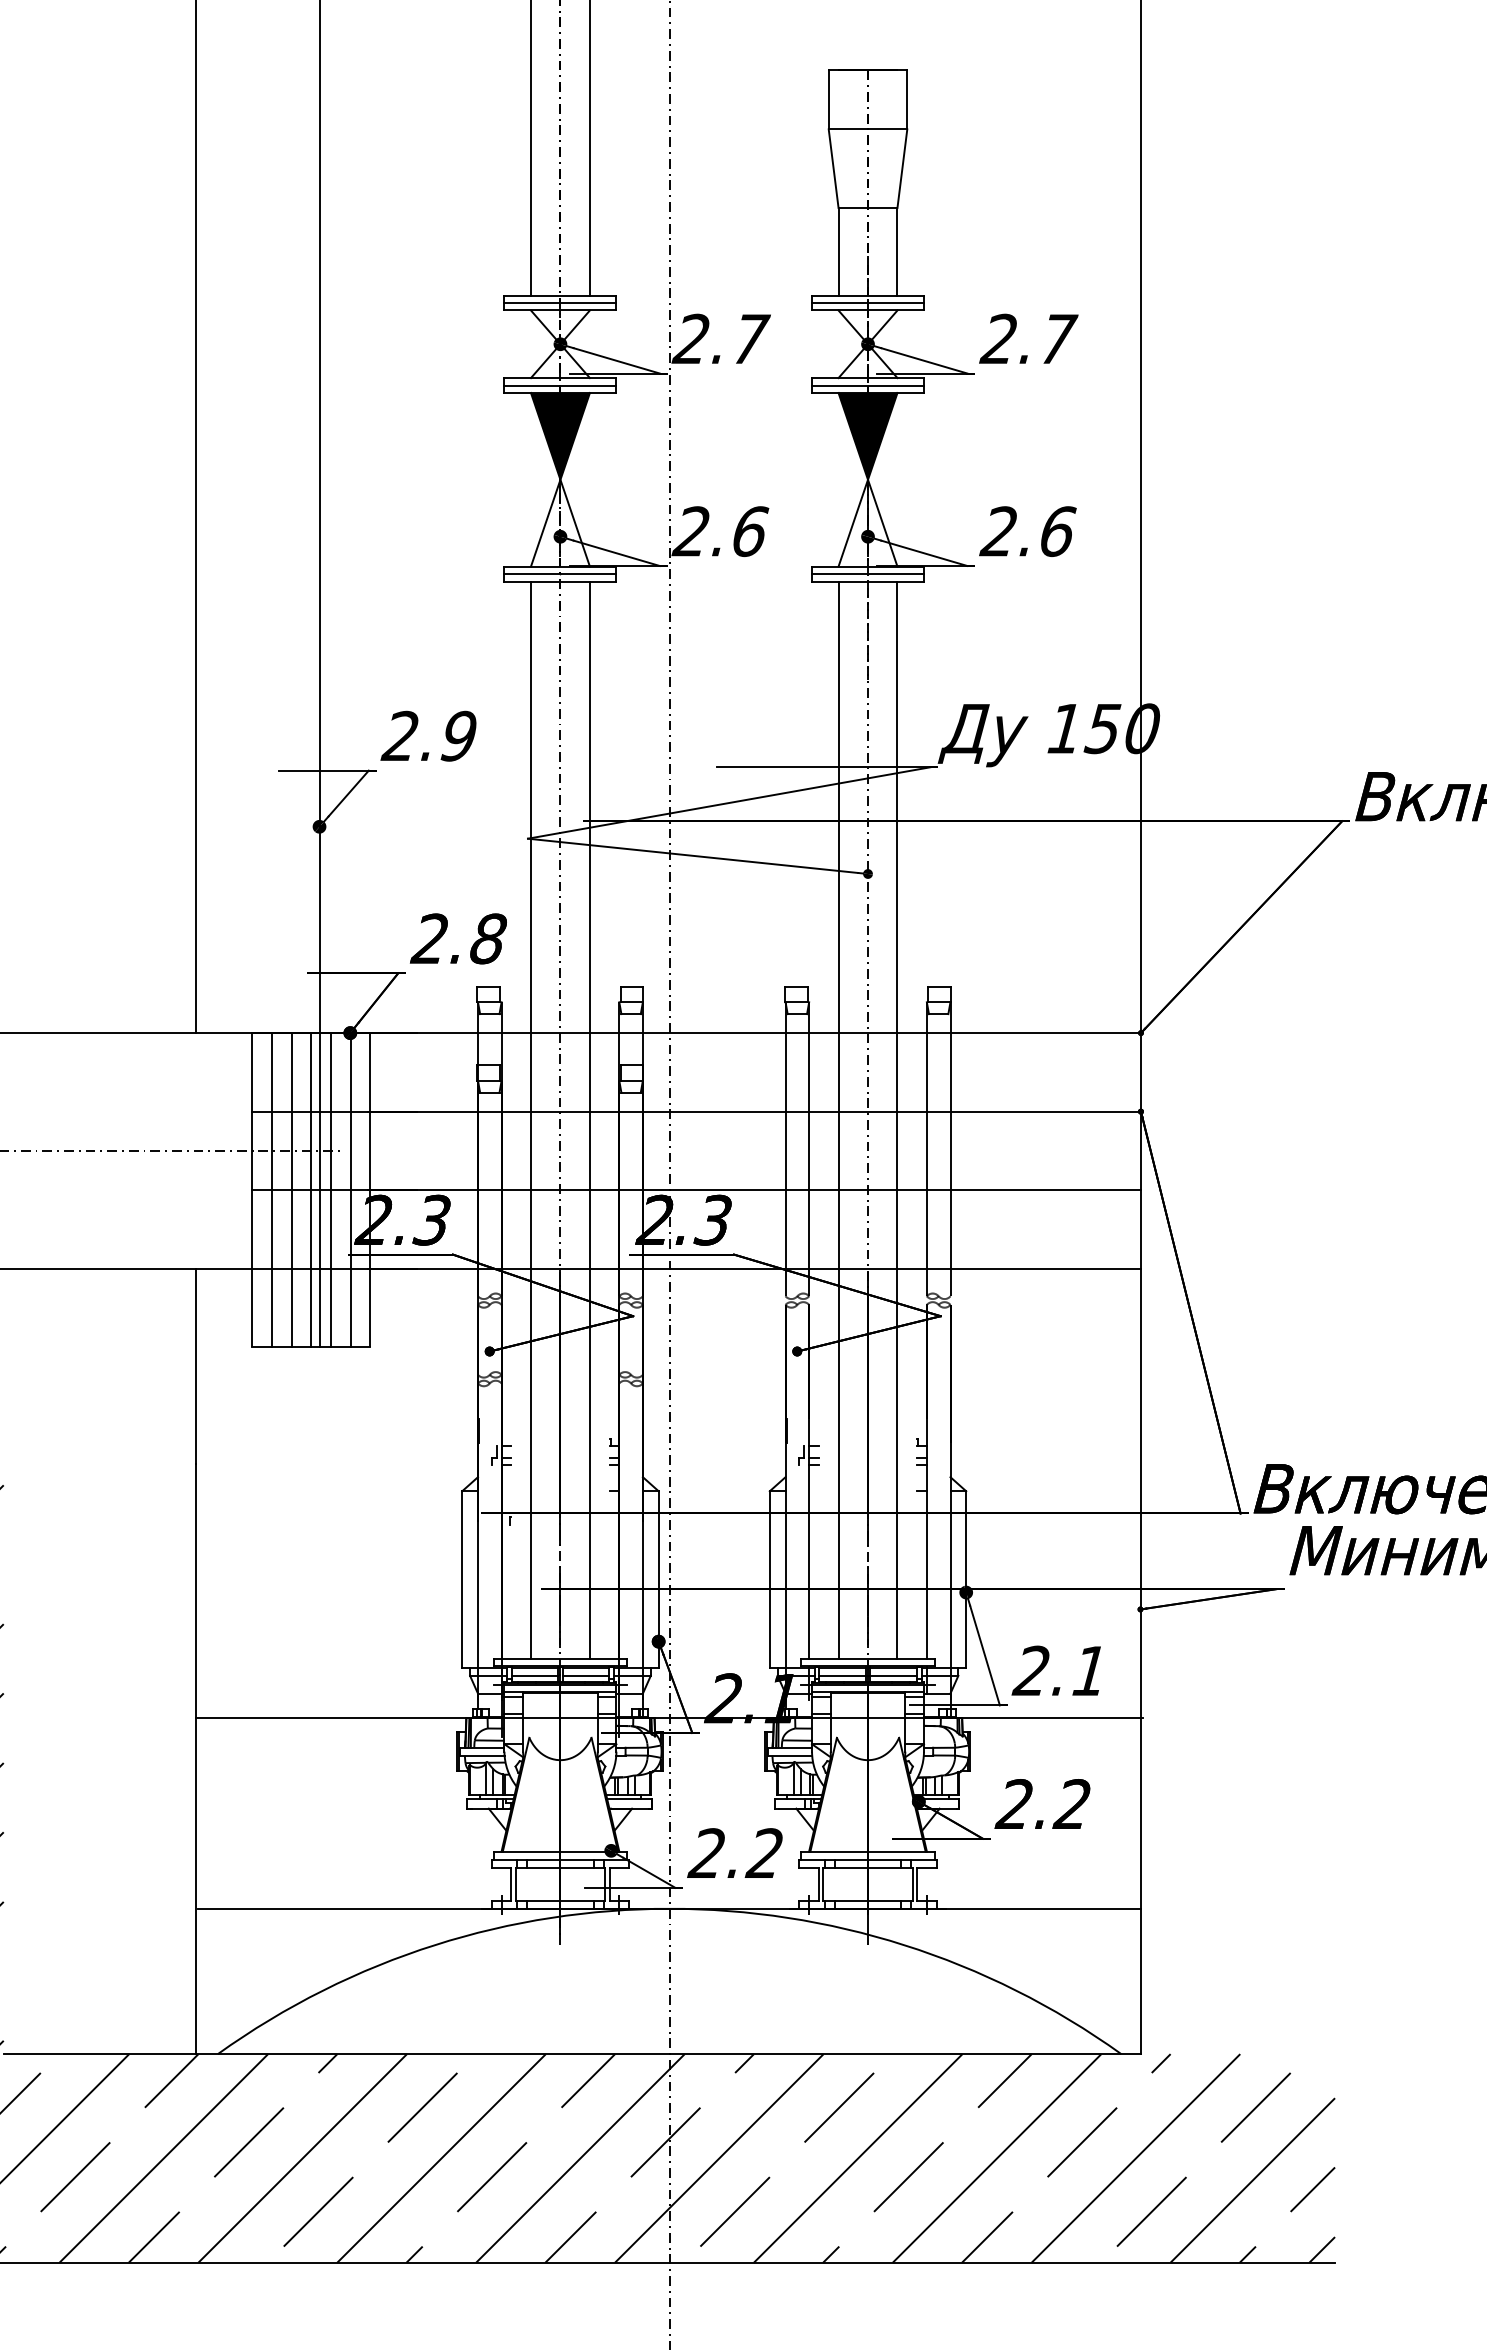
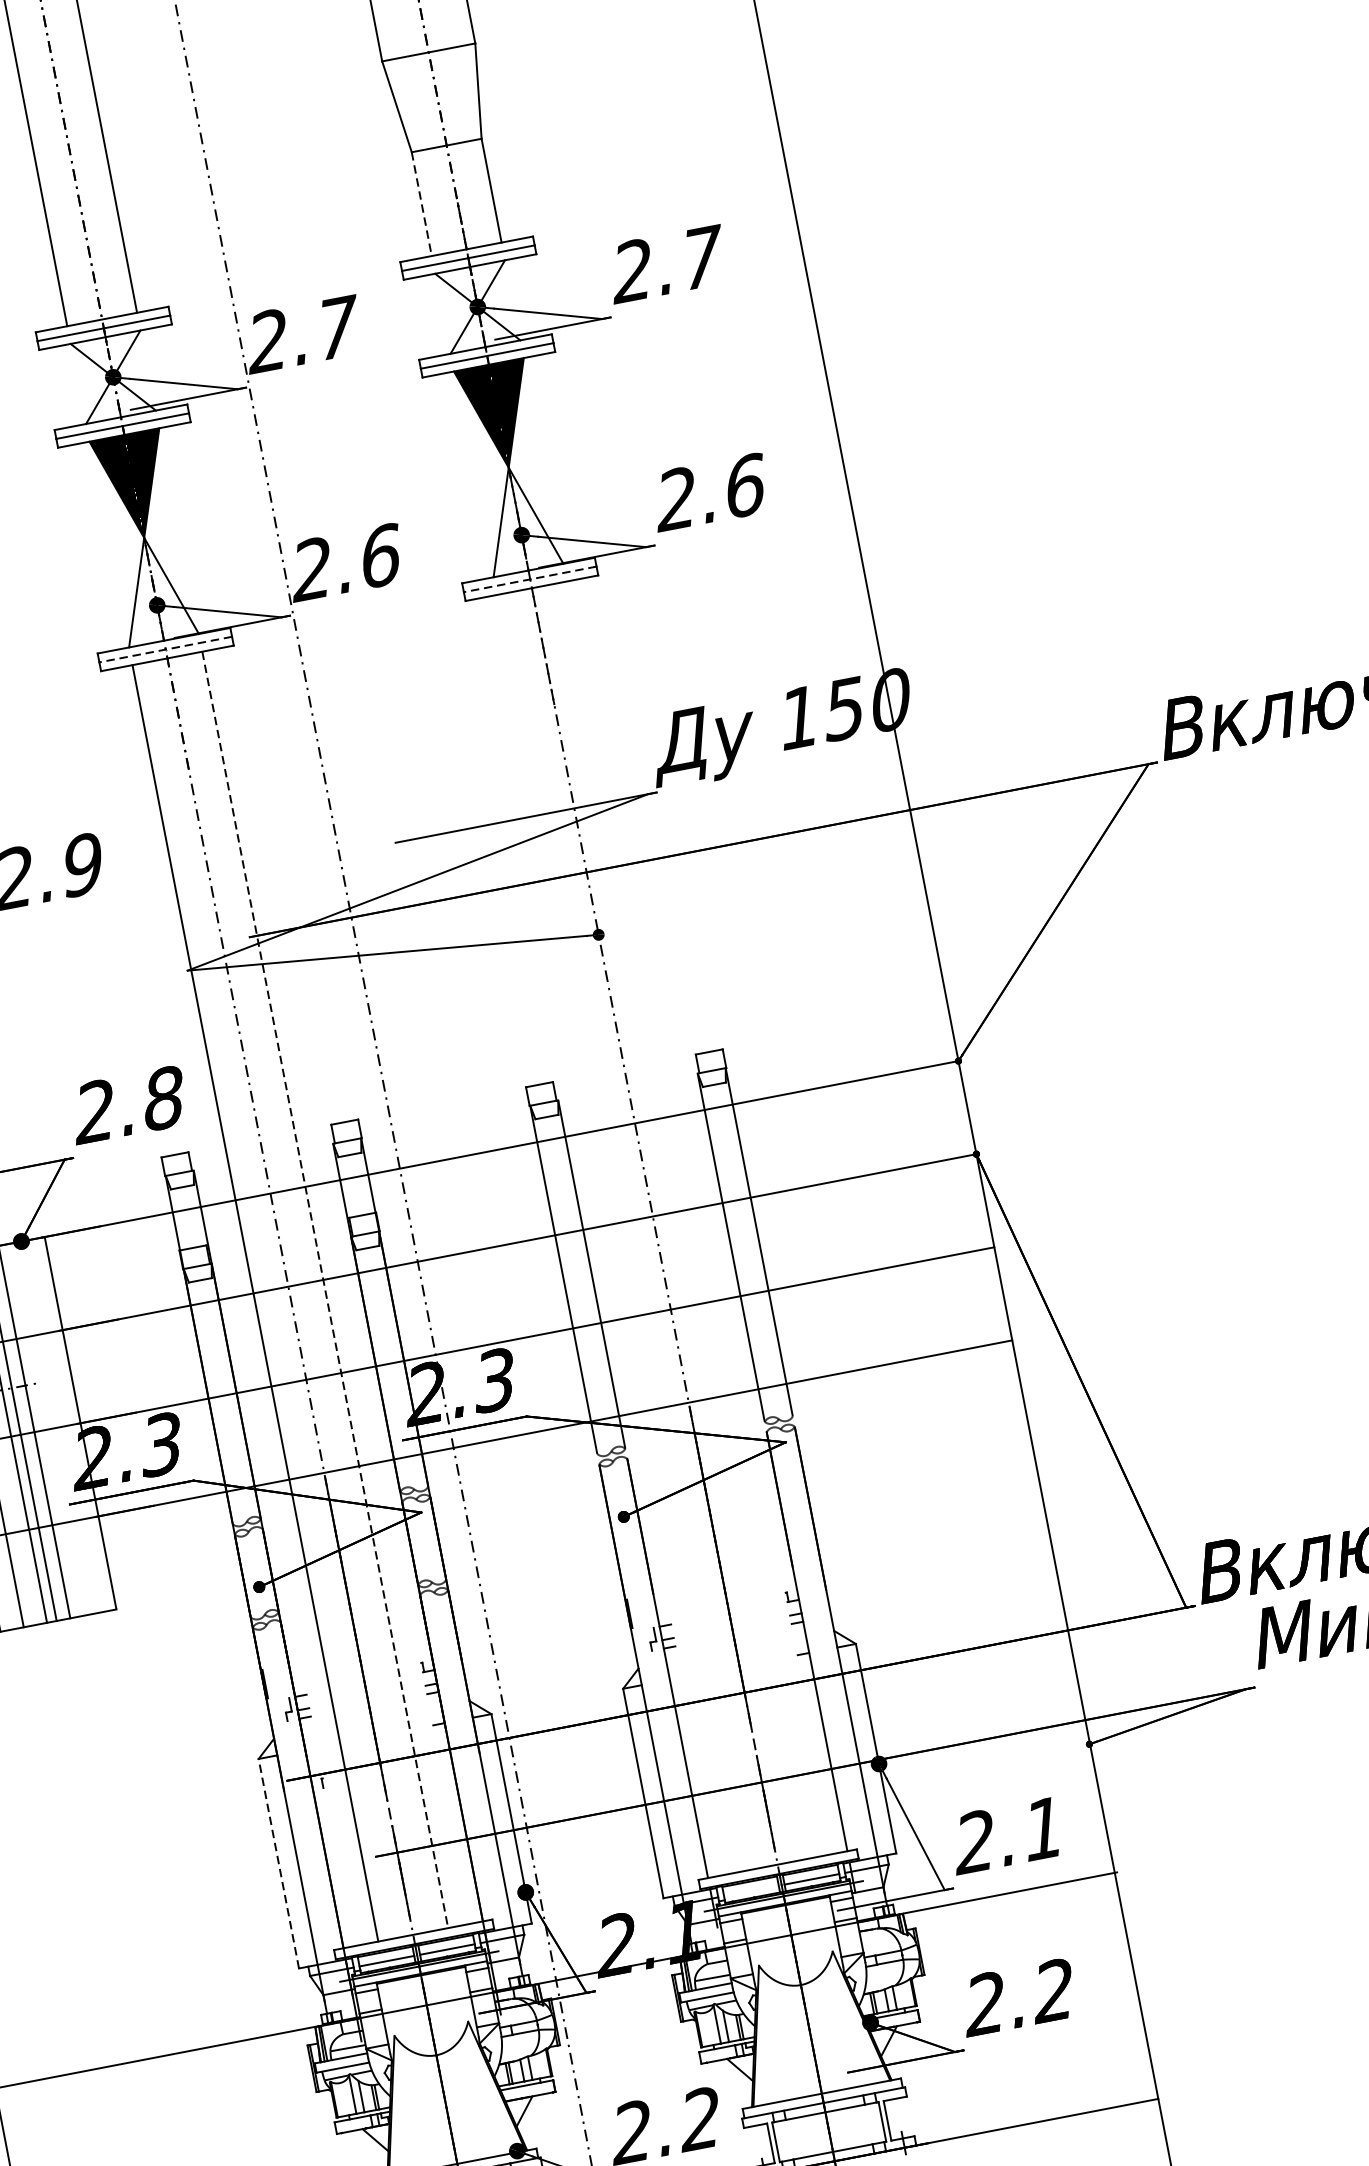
line: (838, 251) -> (421, 203), solid -> dashed
line: (560, 574) -> (165, 650), solid -> dashed
line: (868, 574) -> (530, 579), solid -> dashed
line: (838, 1119) -> (619, 1232), removed
line: (897, 1119) -> (689, 1219), removed
line: (589, 1120) -> (324, 1290), solid -> dashed
line: (351, 1190) -> (58, 1427), removed
line: (462, 1579) -> (279, 1863), solid -> dashed
line: (842, 1675) -> (751, 1890), removed

